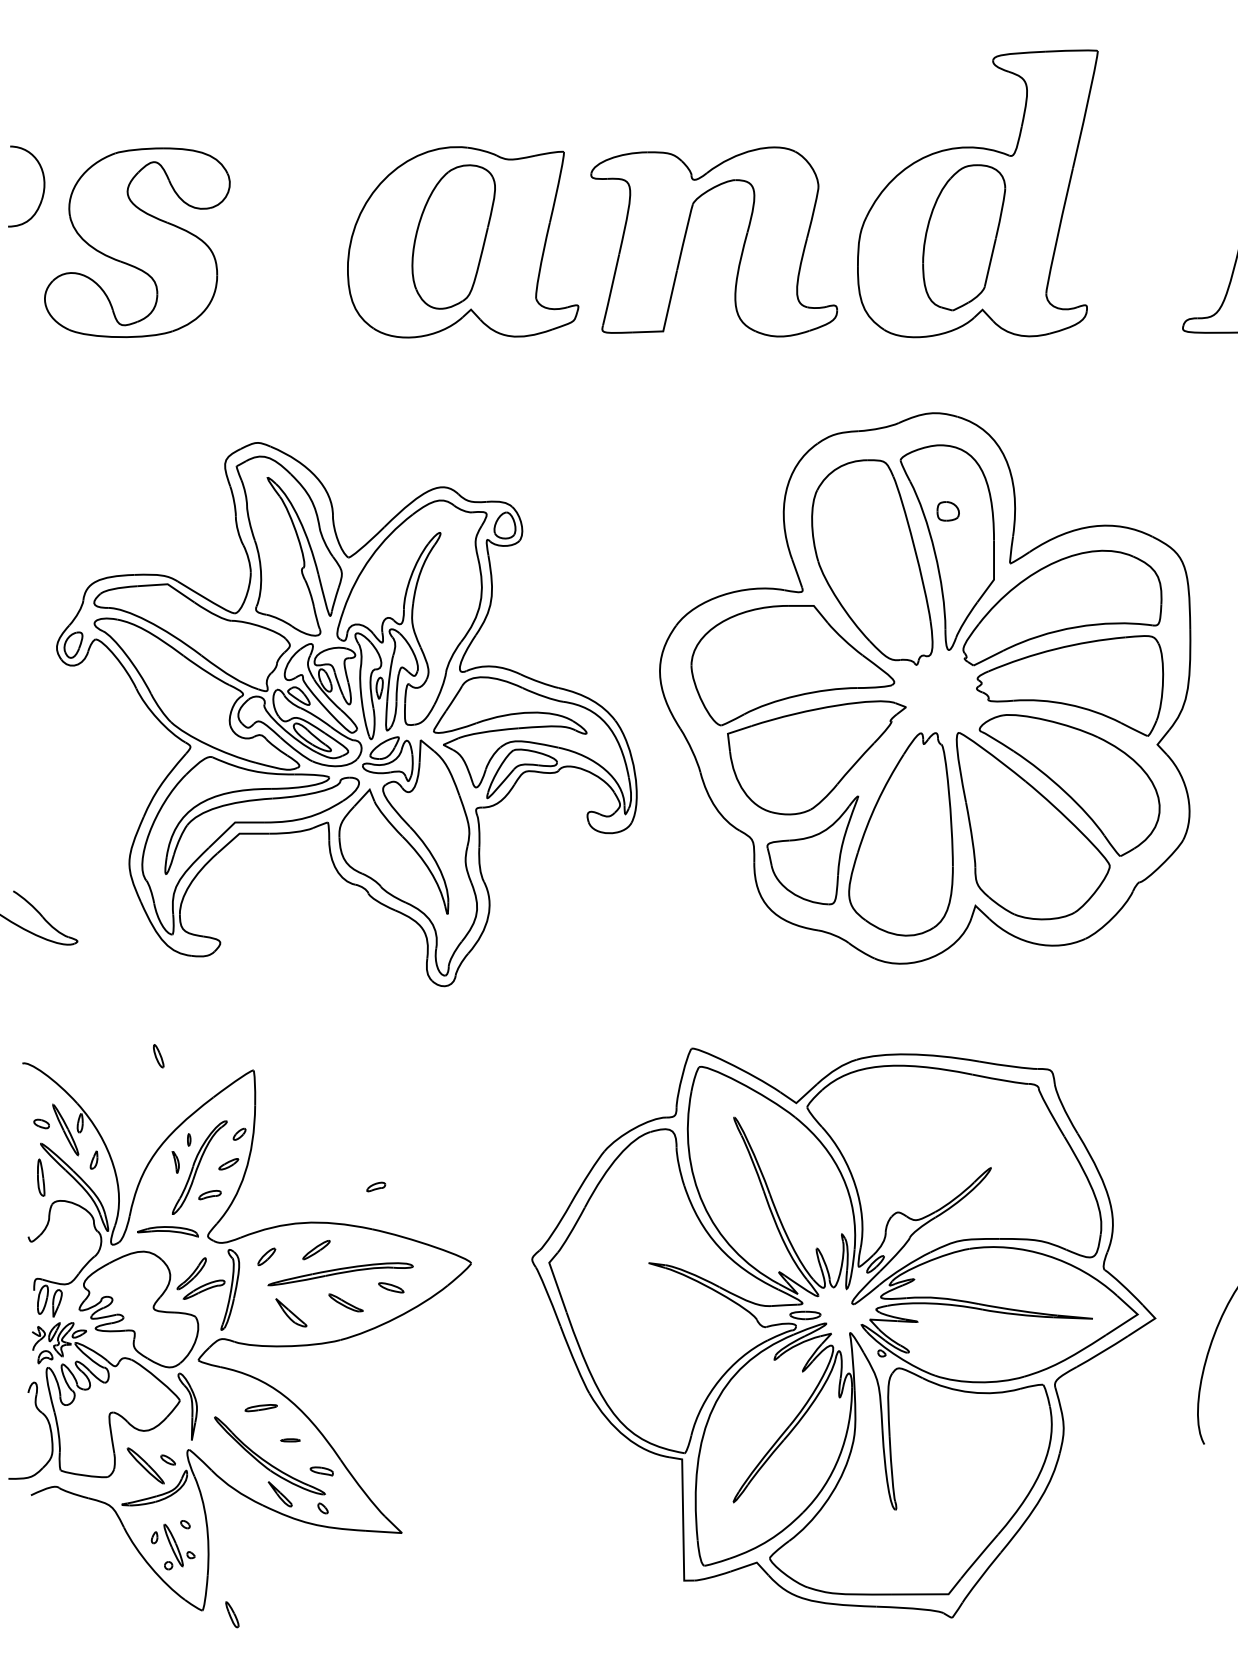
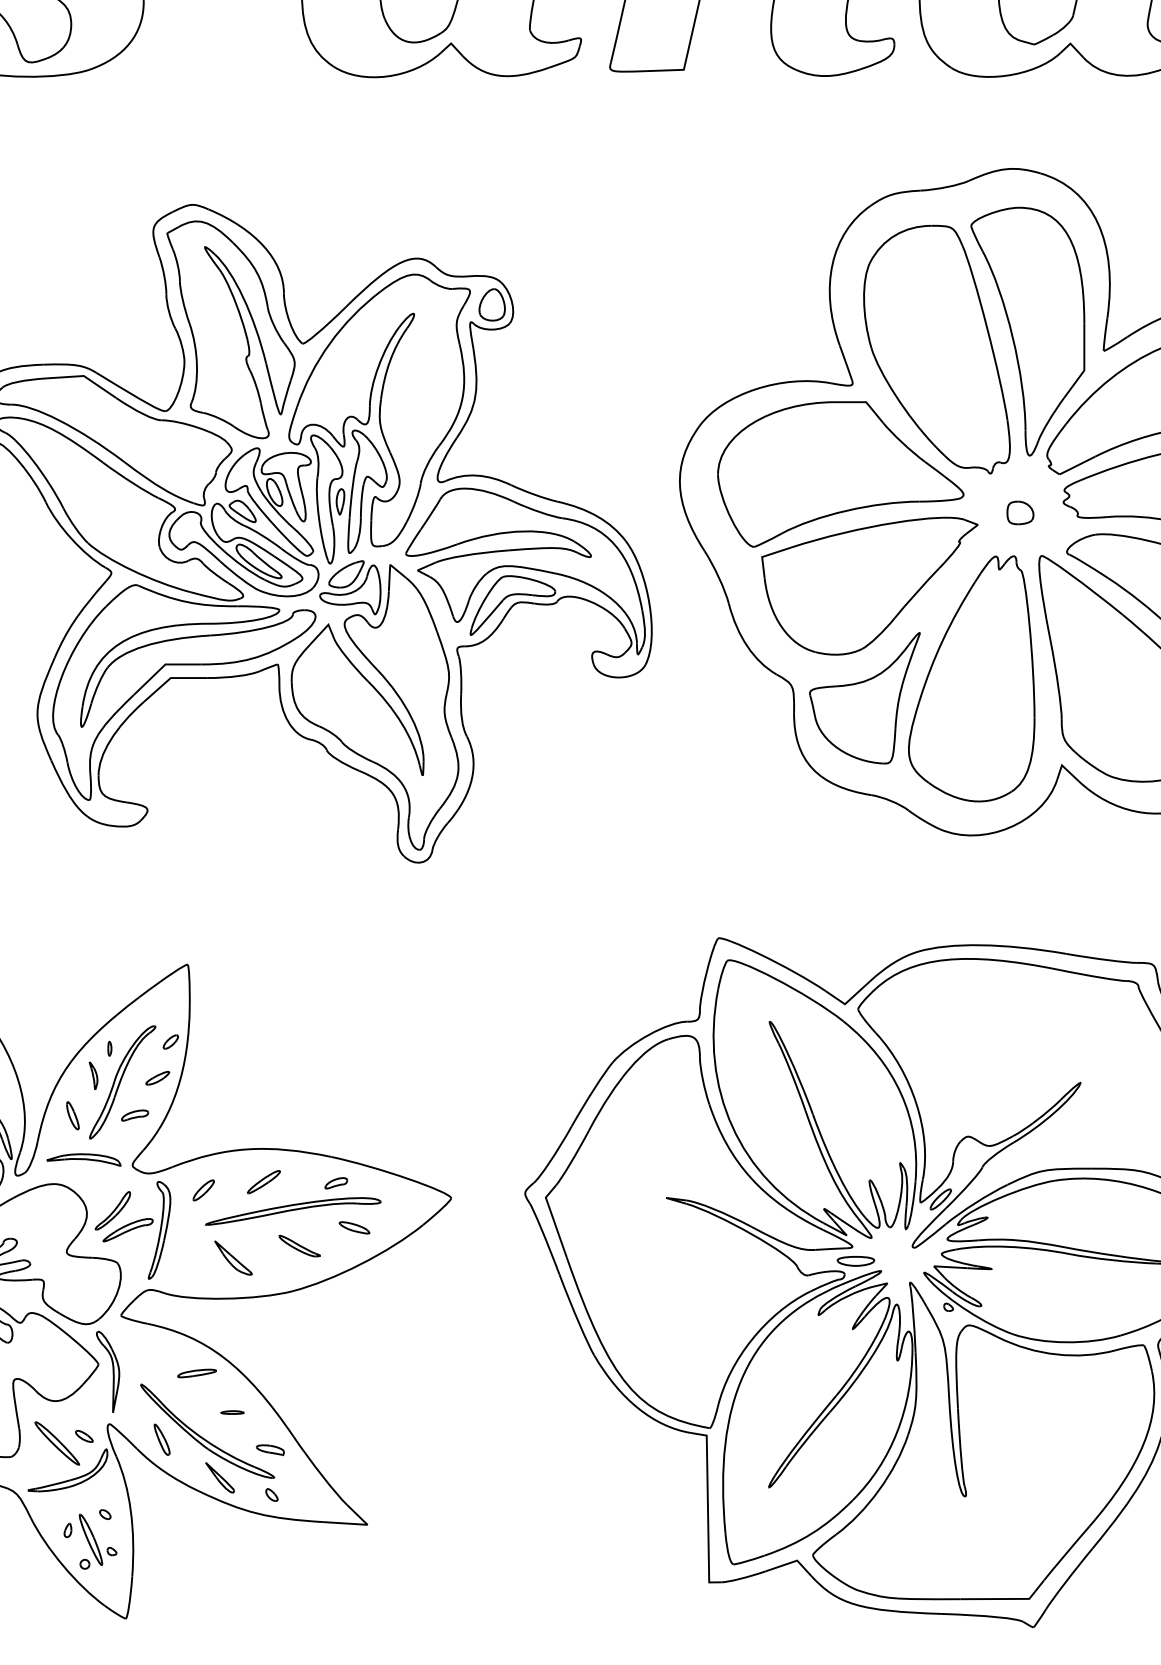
part: (947, 511) -> (1019, 513), moved
part: (158, 1056) -> (72, 1116), moved
part: (376, 1186) -> (336, 1182), moved
part: (232, 1614) -> (162, 1439), moved

